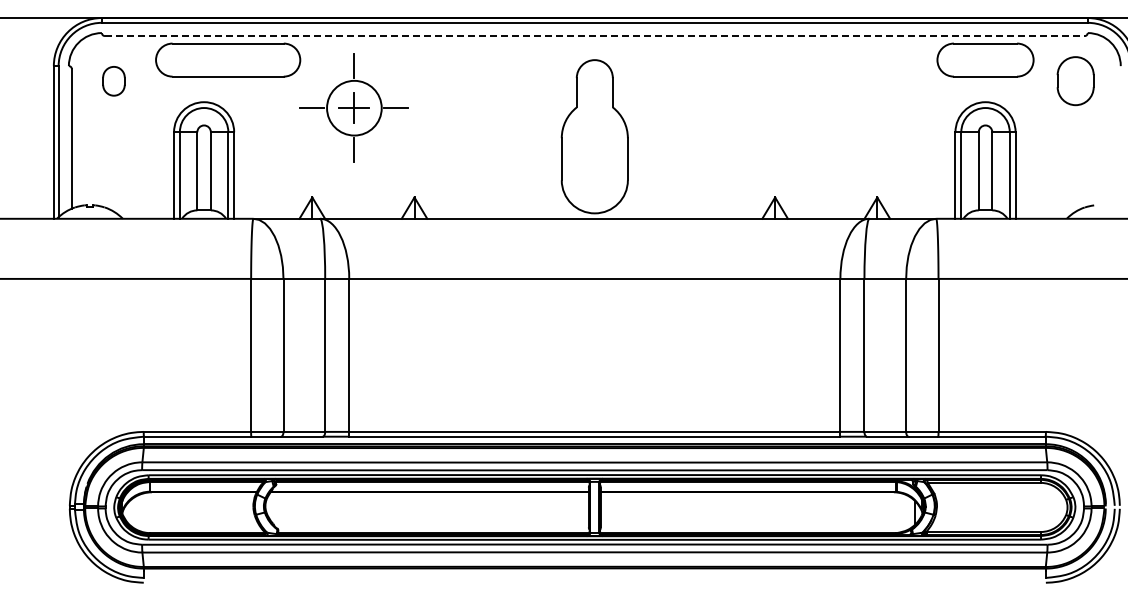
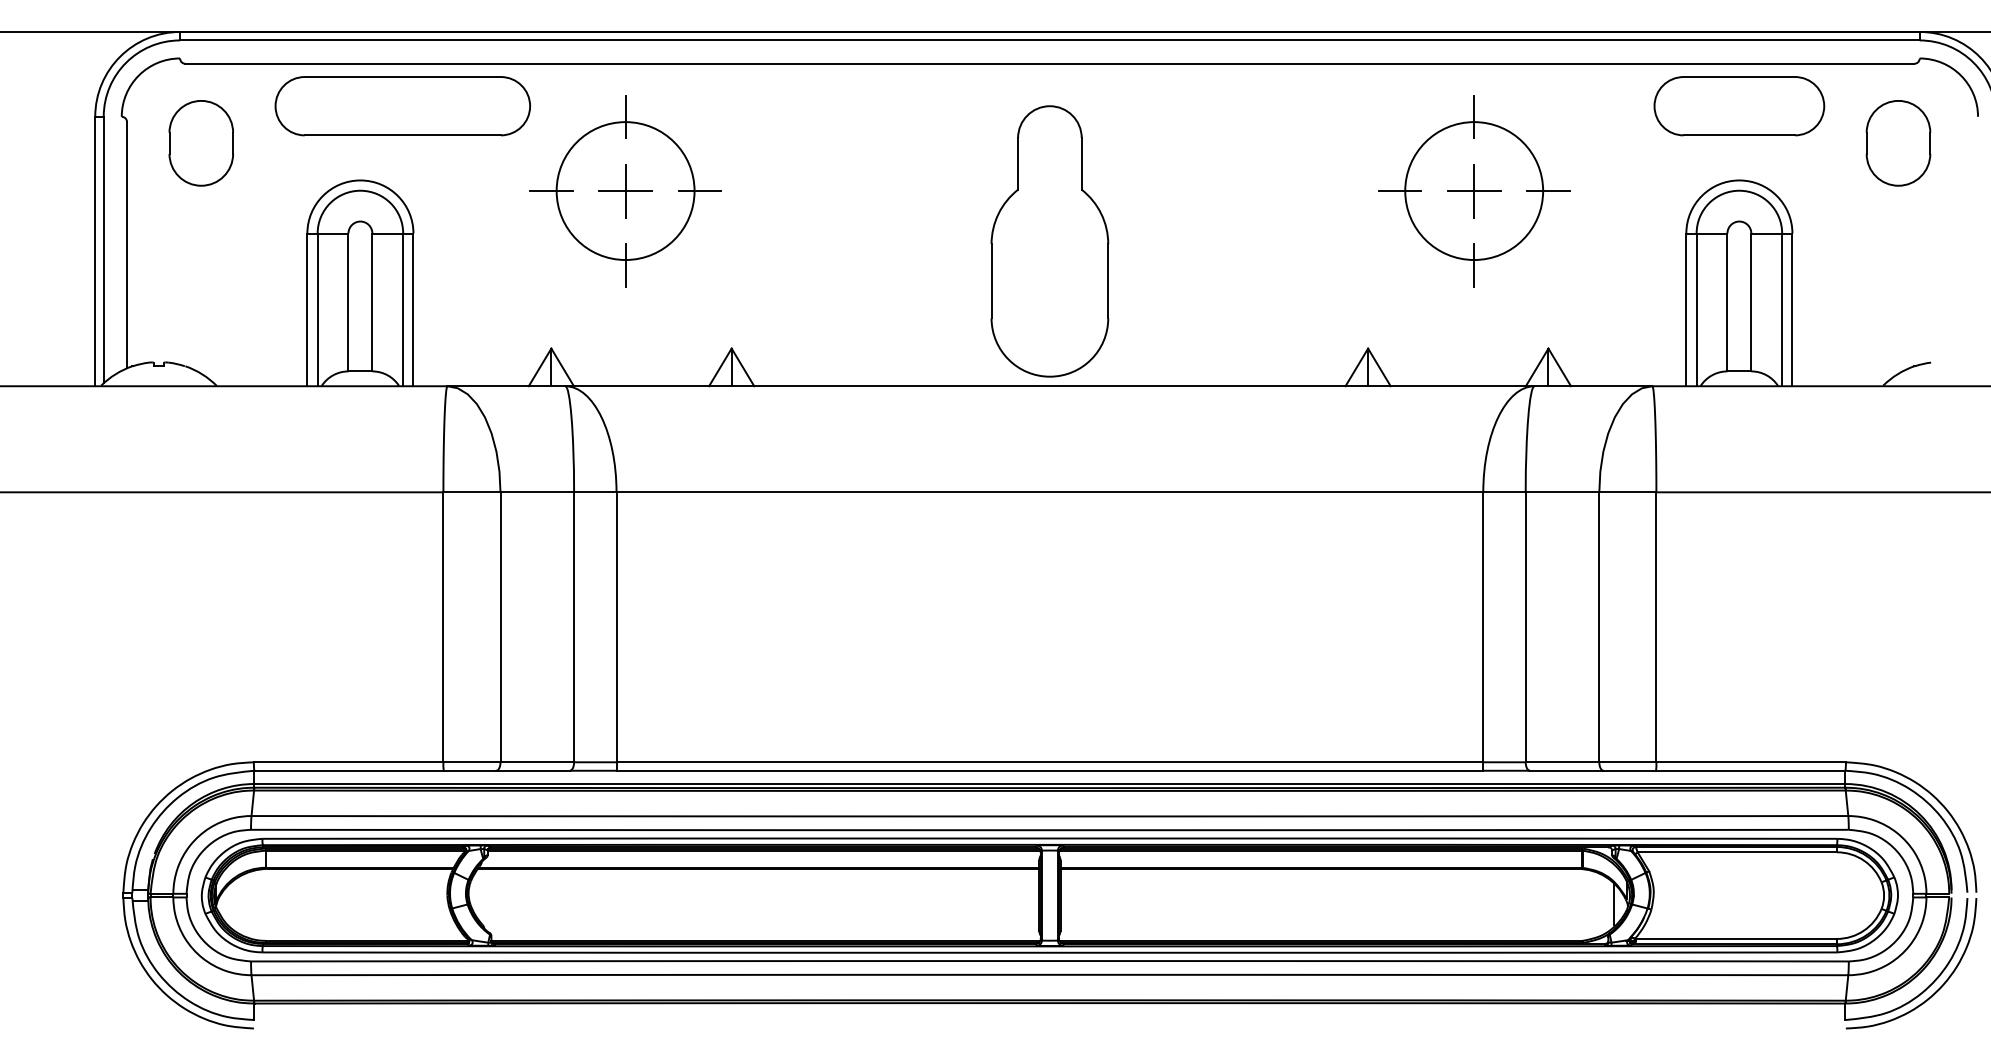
line: (594, 36) -> (1049, 64), dashed -> solid
part: (113, 81) -> (200, 143), size x1.67
part: (834, 107) -> (1472, 189), added
circle: (354, 108) -> (625, 191), size x1.43

